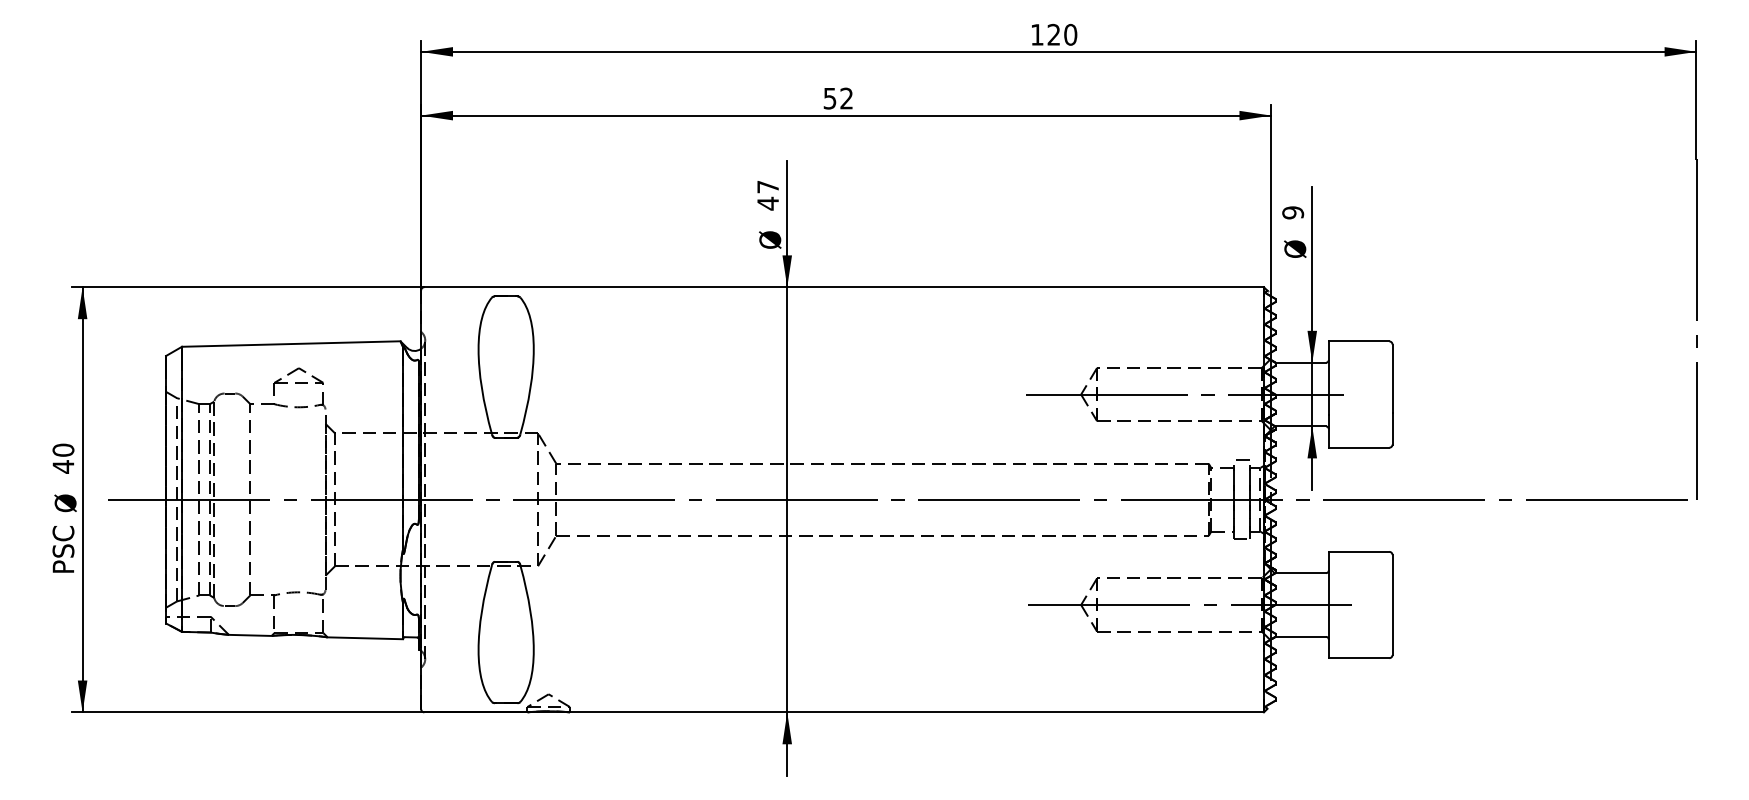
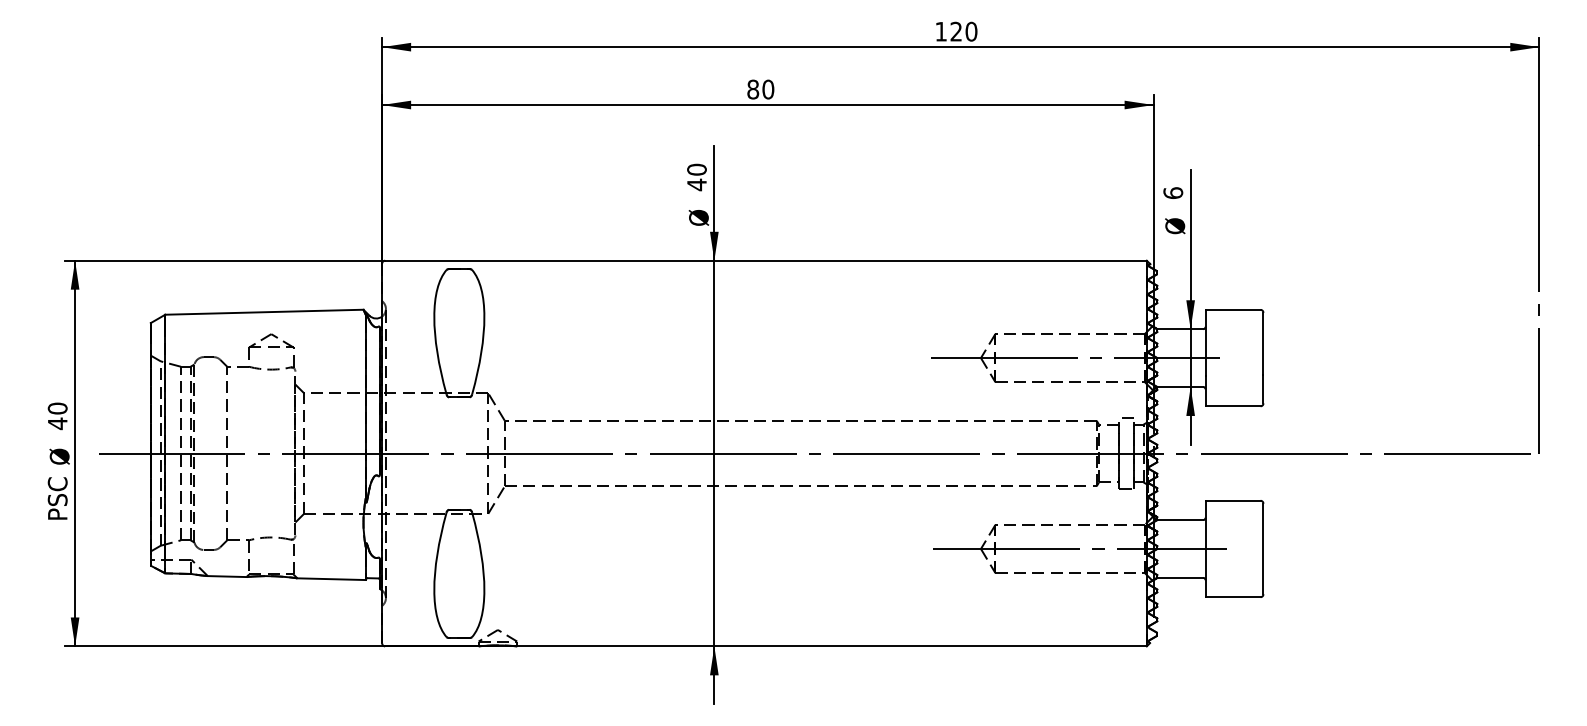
text: (838, 98) -> (760, 89), 52 -> 80
text: (768, 186) -> (697, 169), 47 -> 40
text: (1293, 212) -> (1173, 192), 9 -> 6

